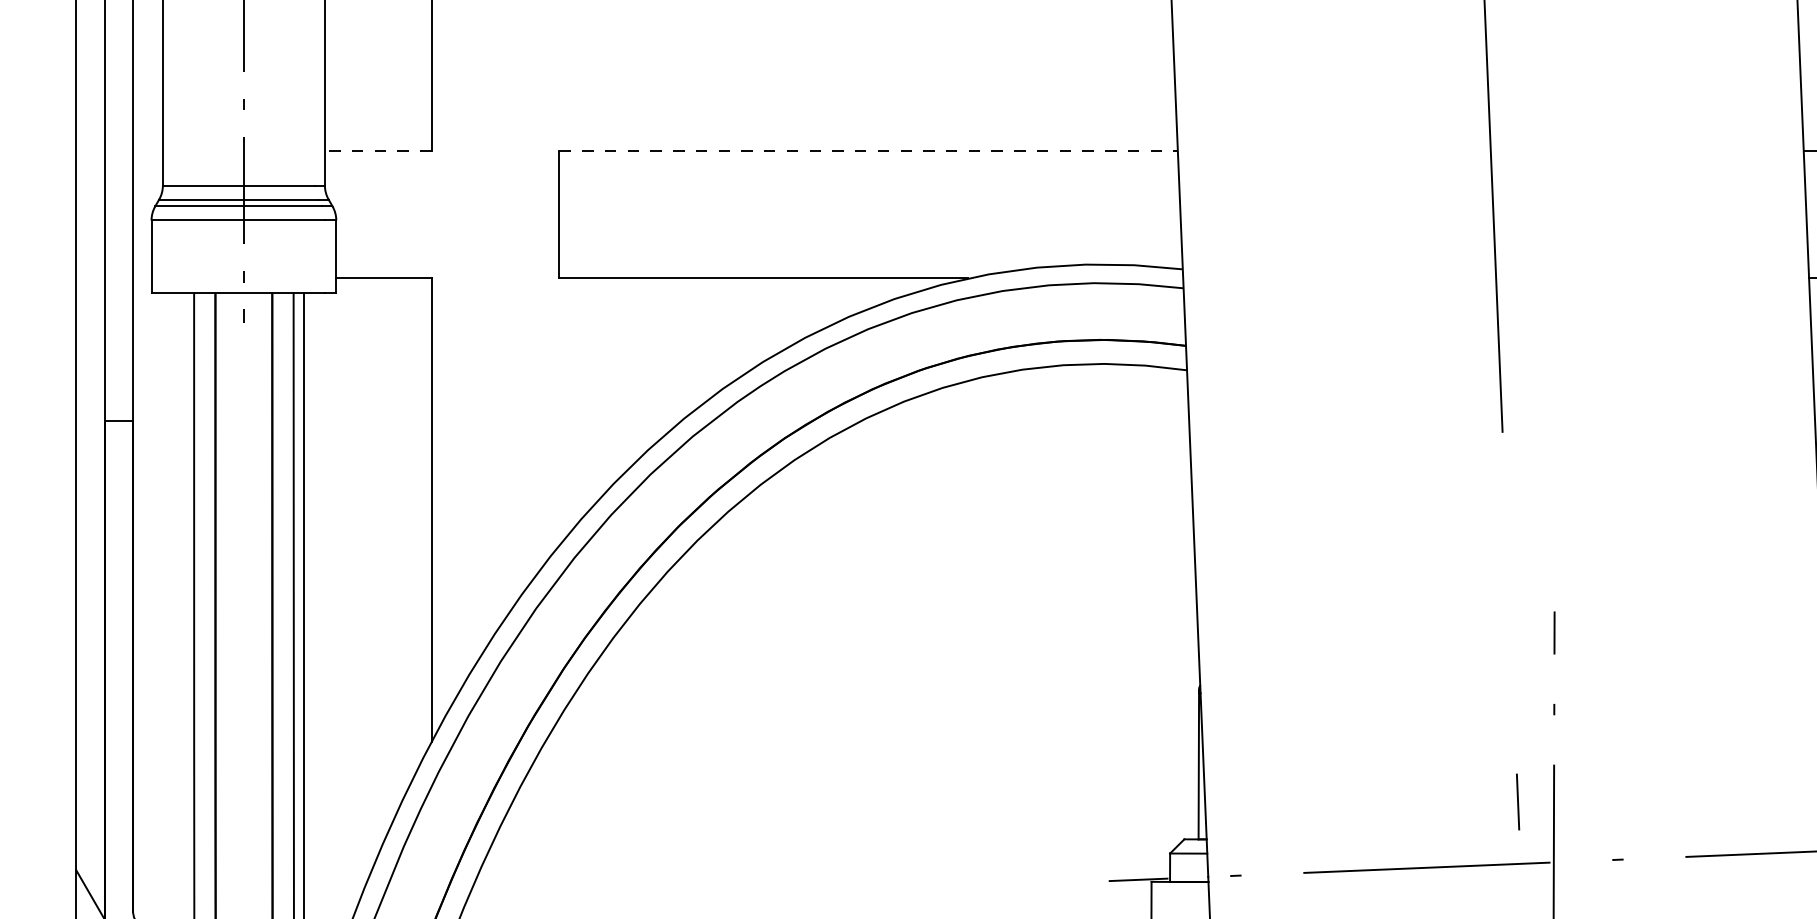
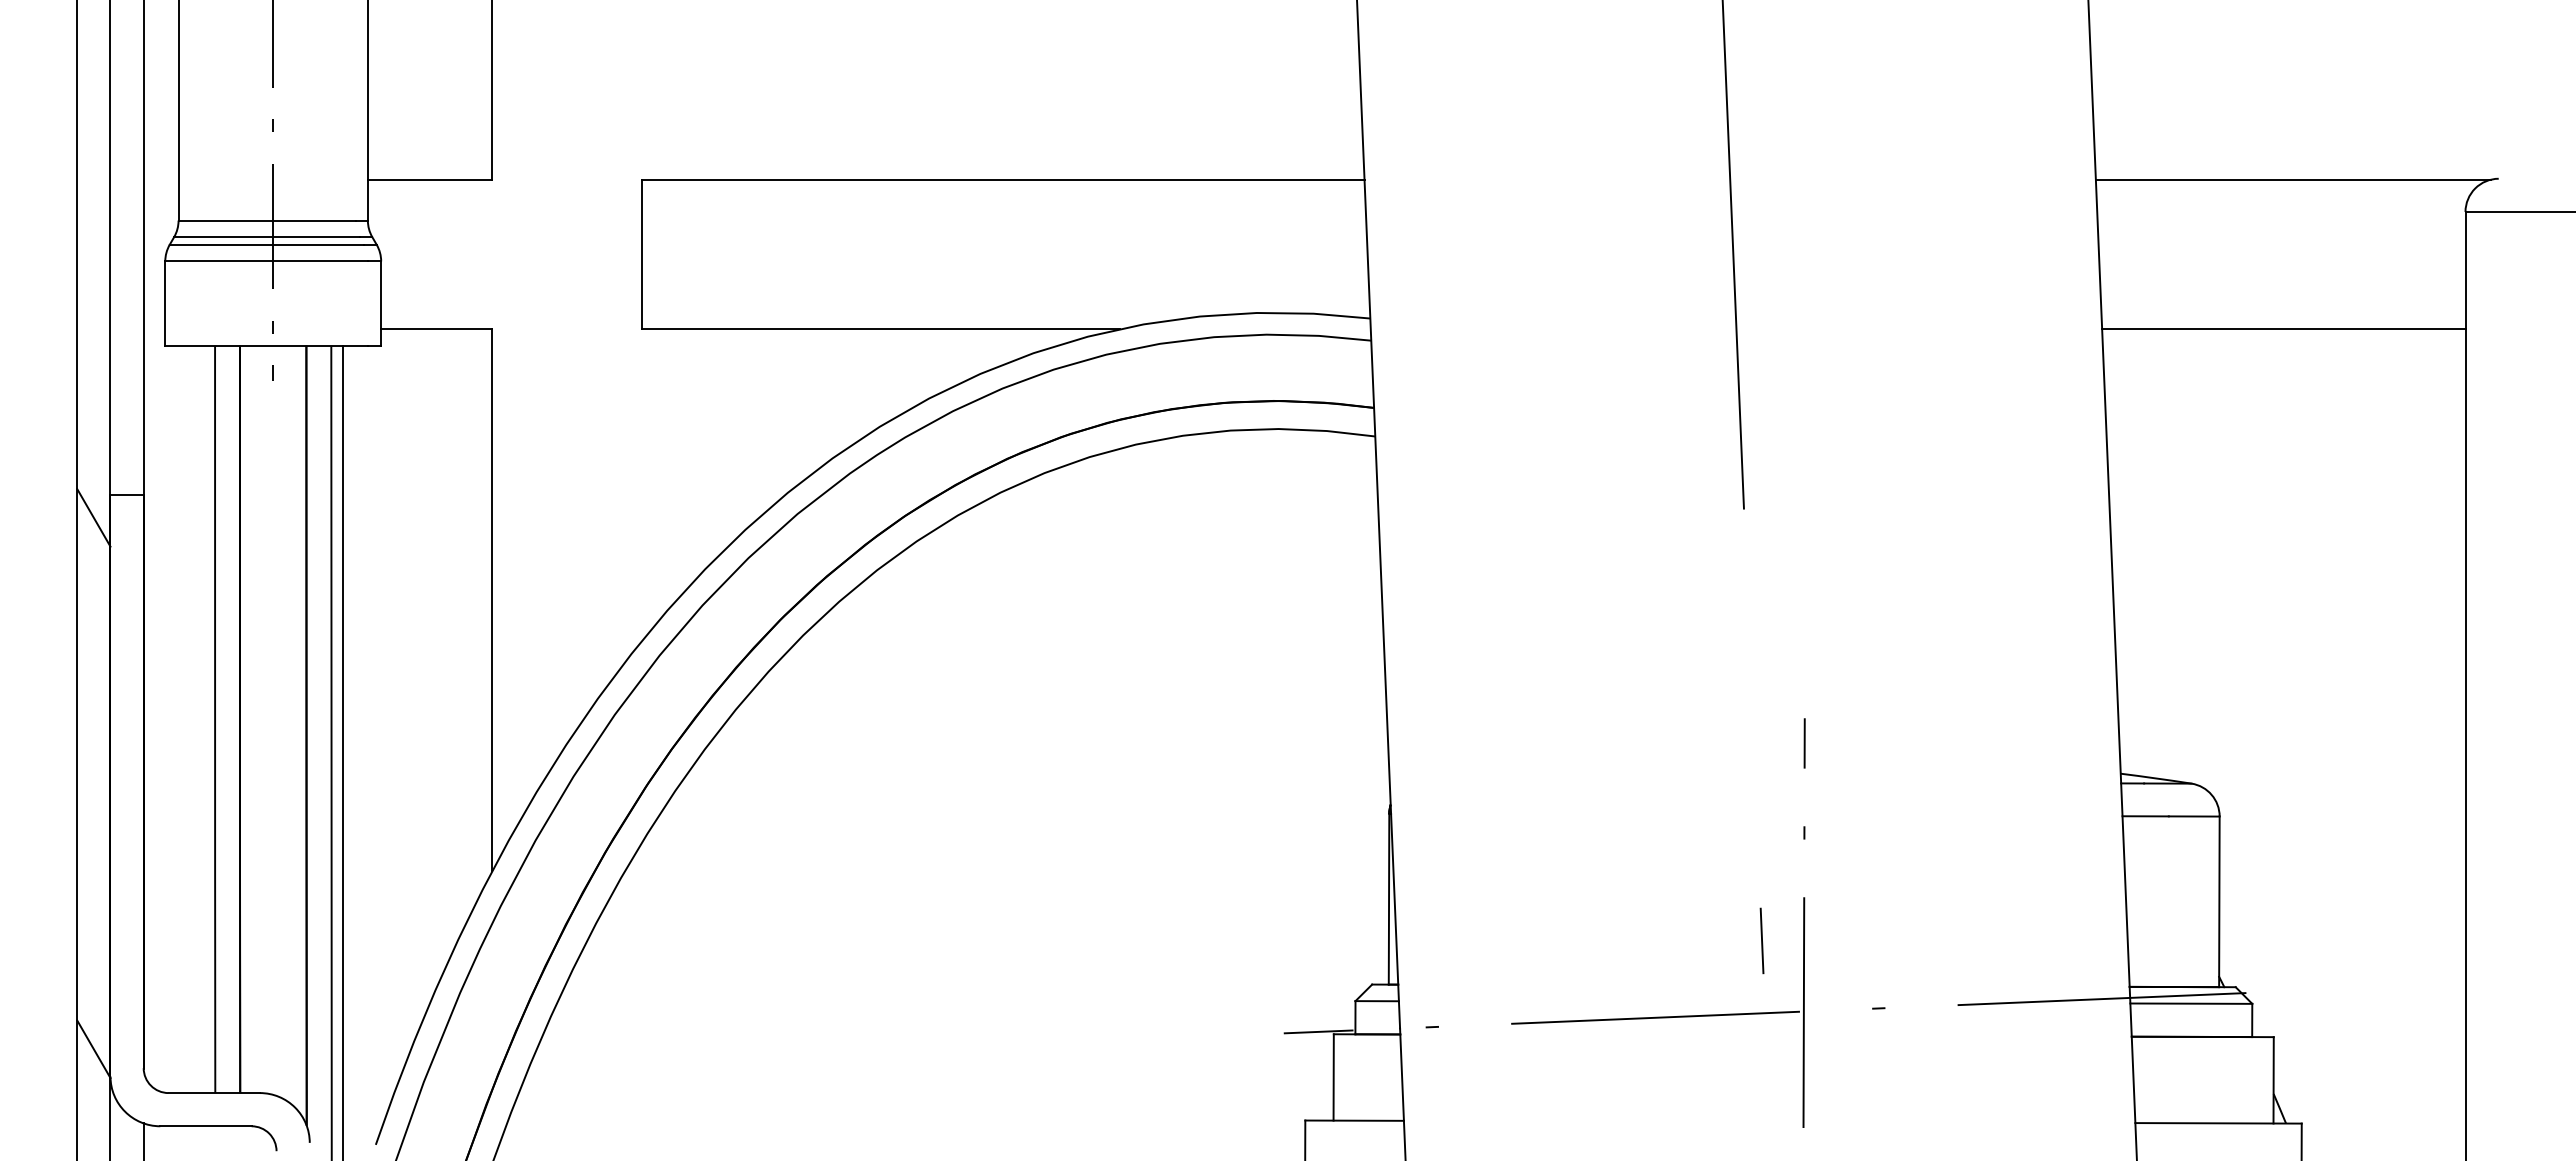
line: (377, 150) -> (429, 179), dashed -> solid
line: (868, 150) -> (1003, 179), dashed -> solid
line: (90, 439) -> (93, 517), added

